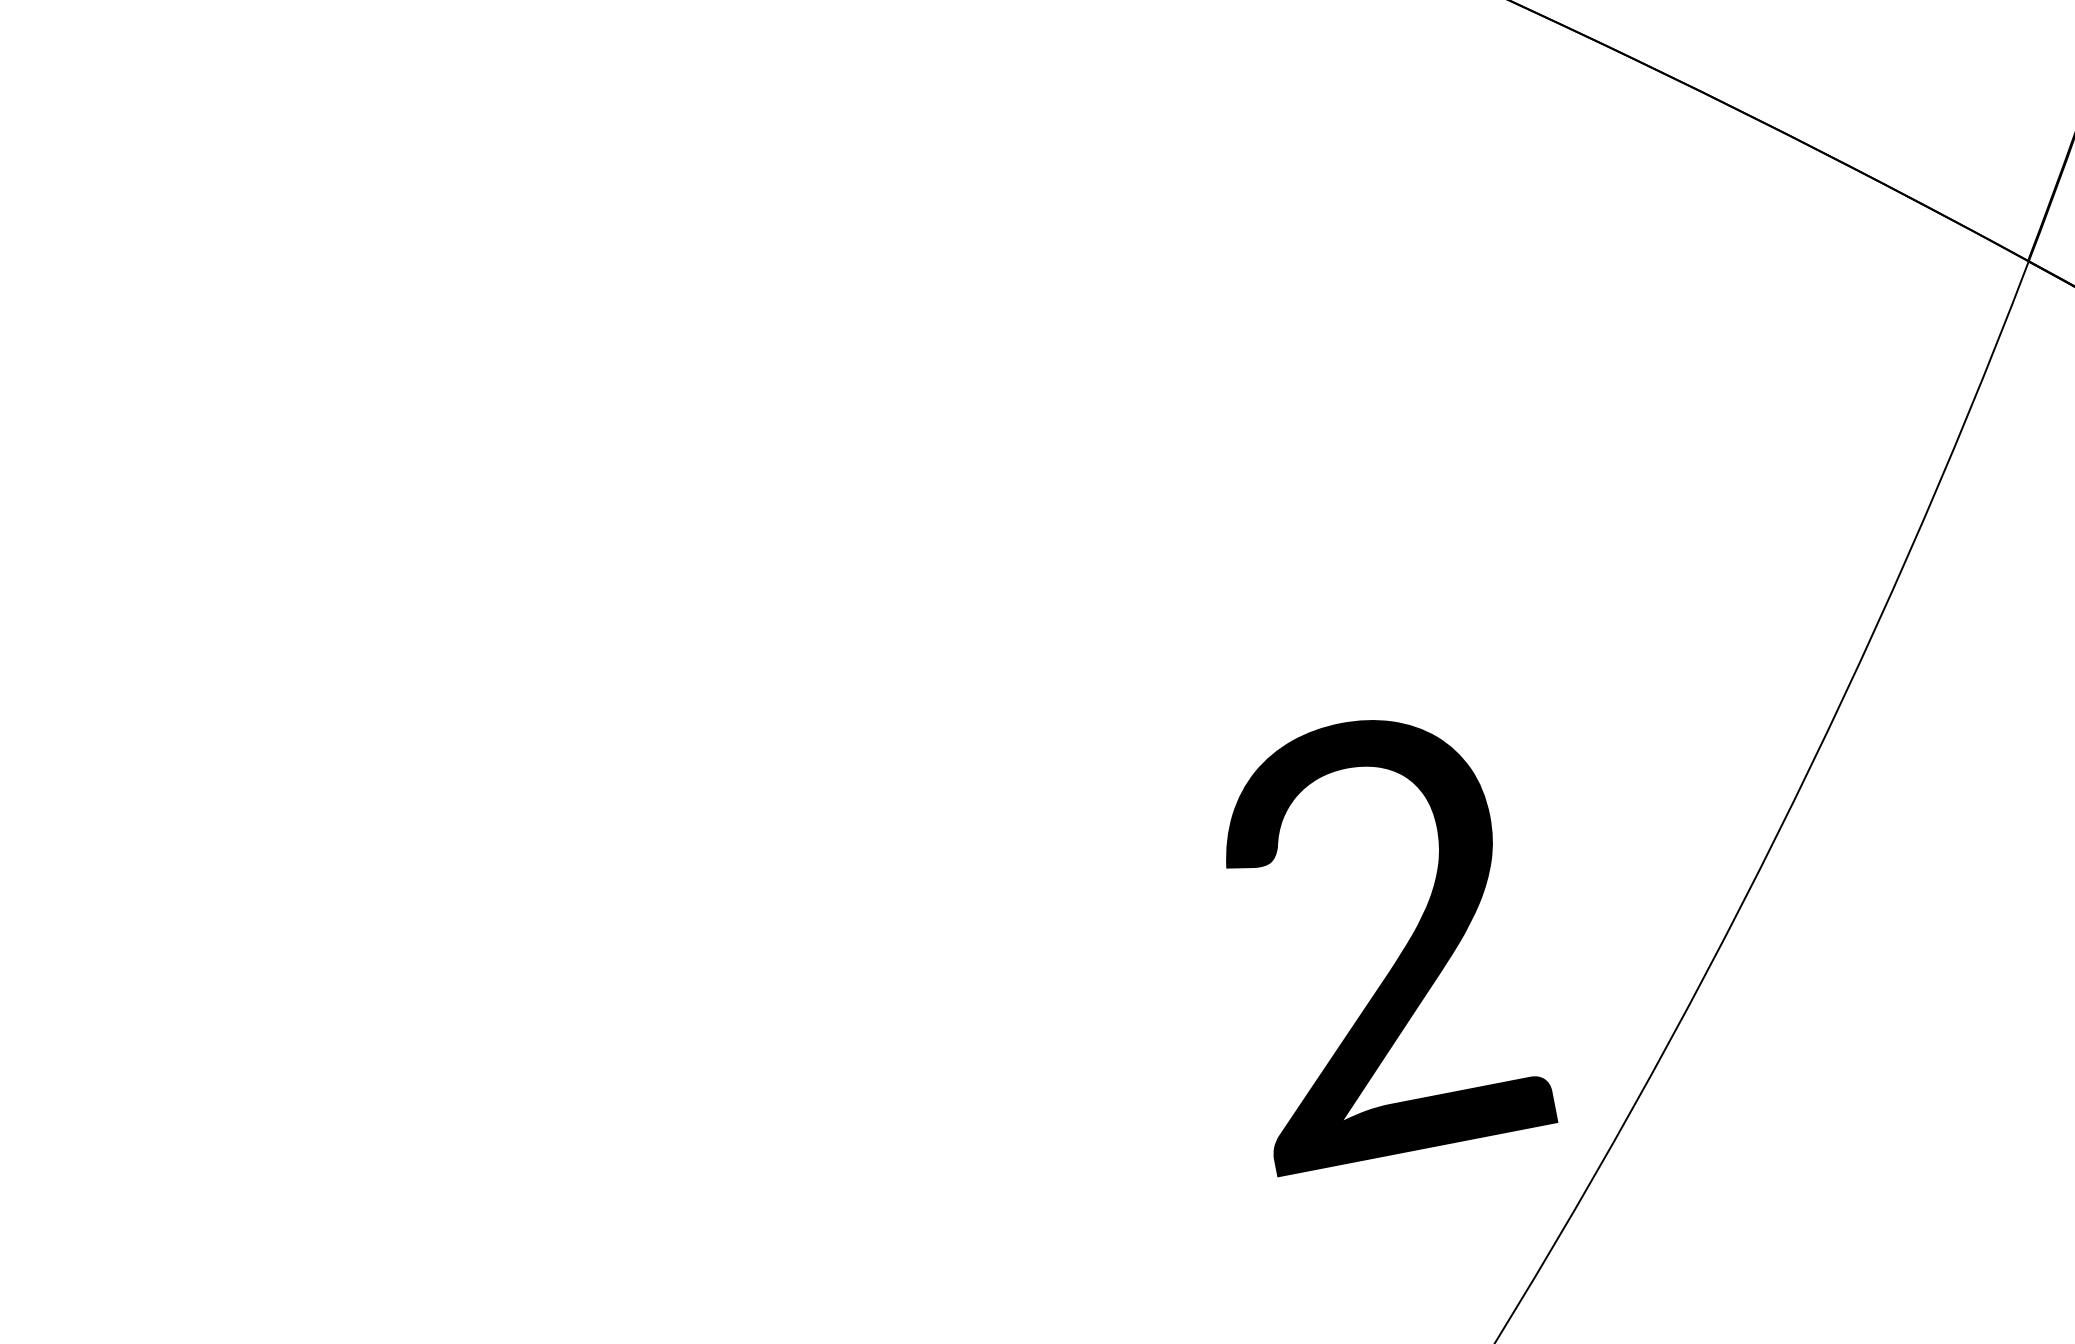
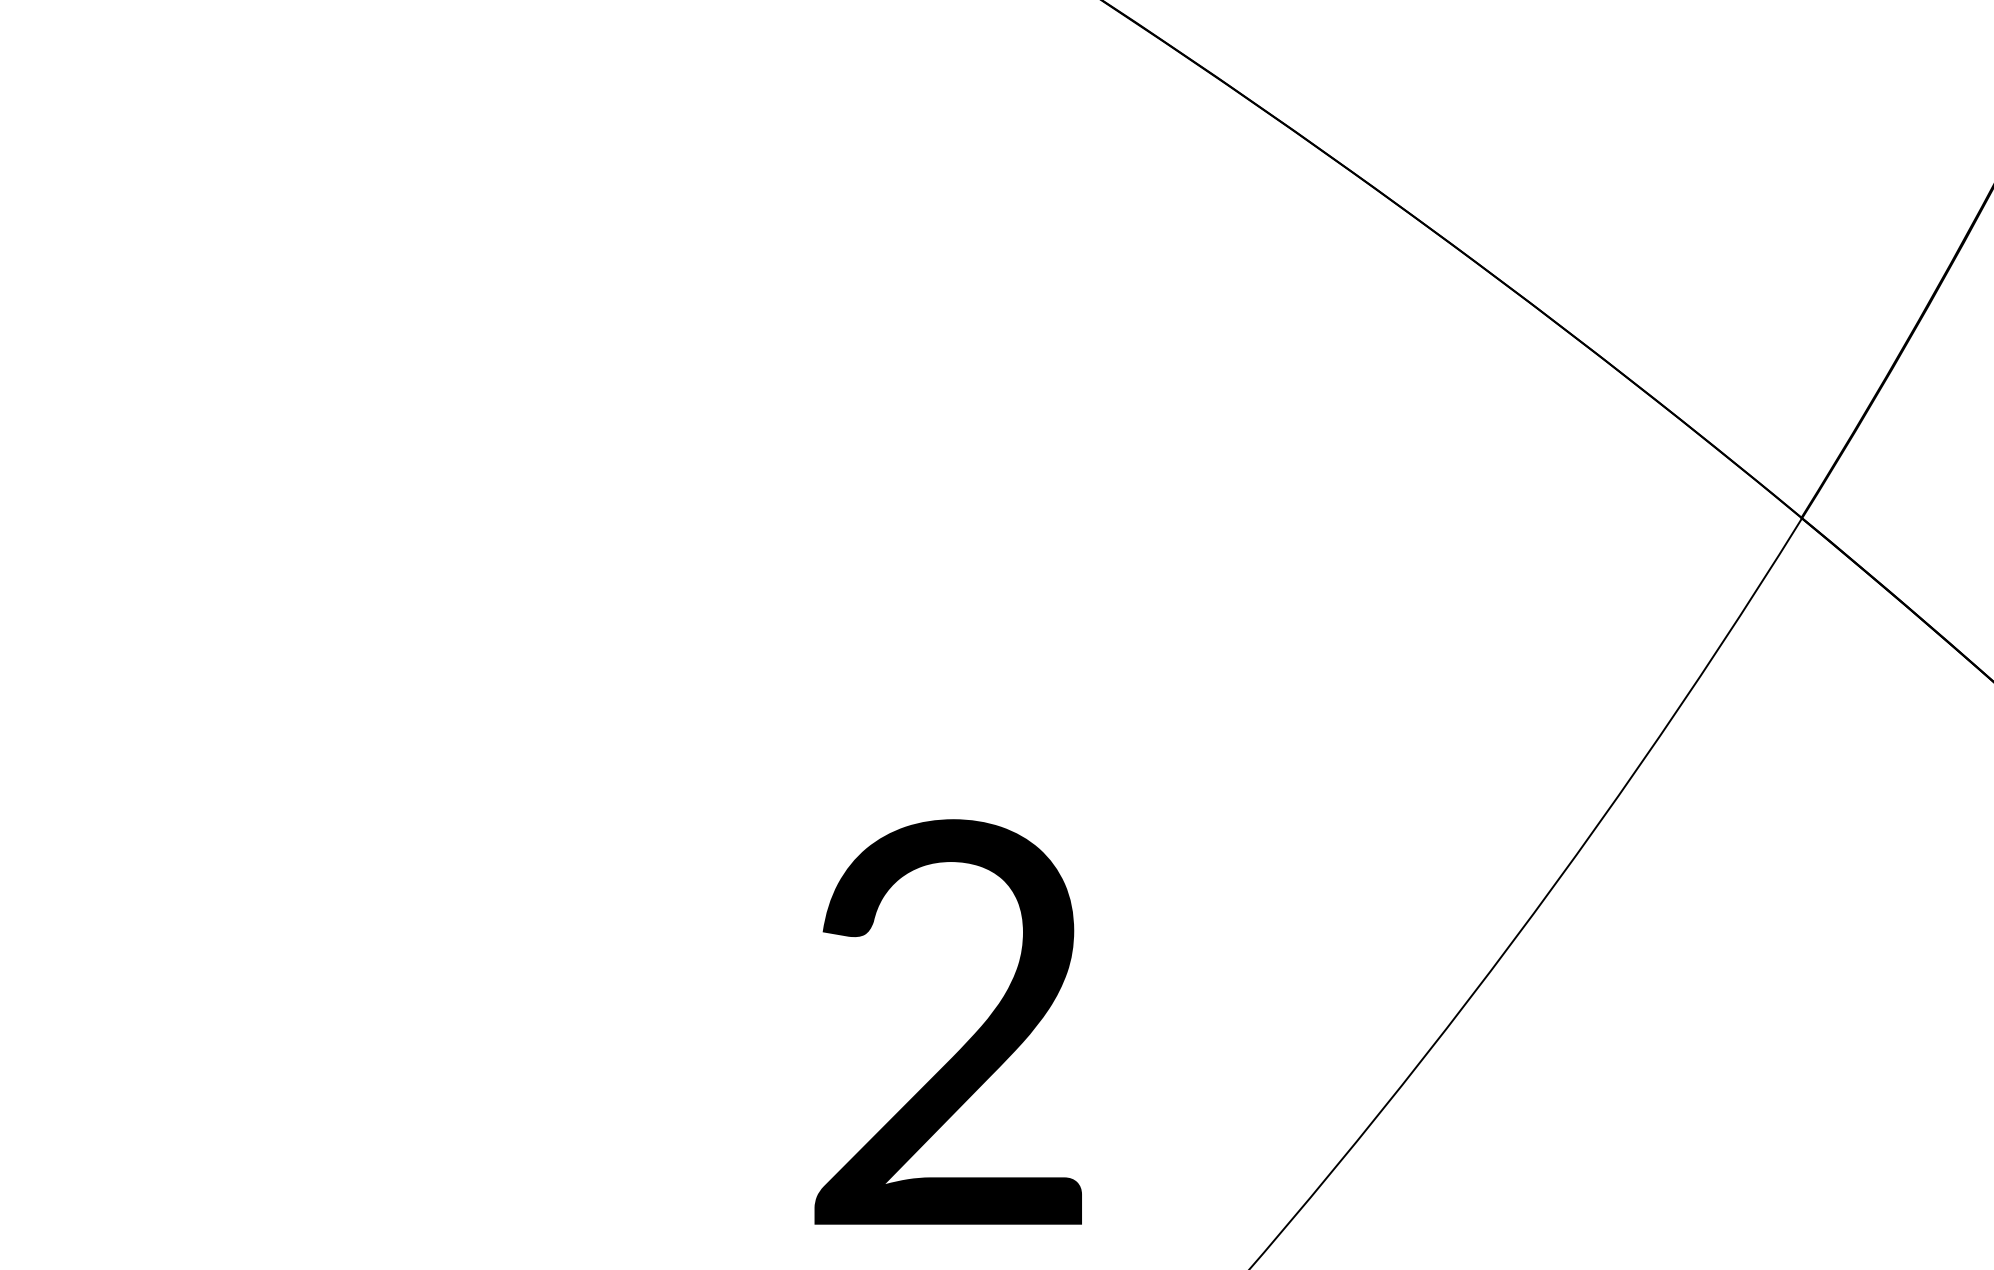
text: (1375, 936) -> (947, 1021), moved

